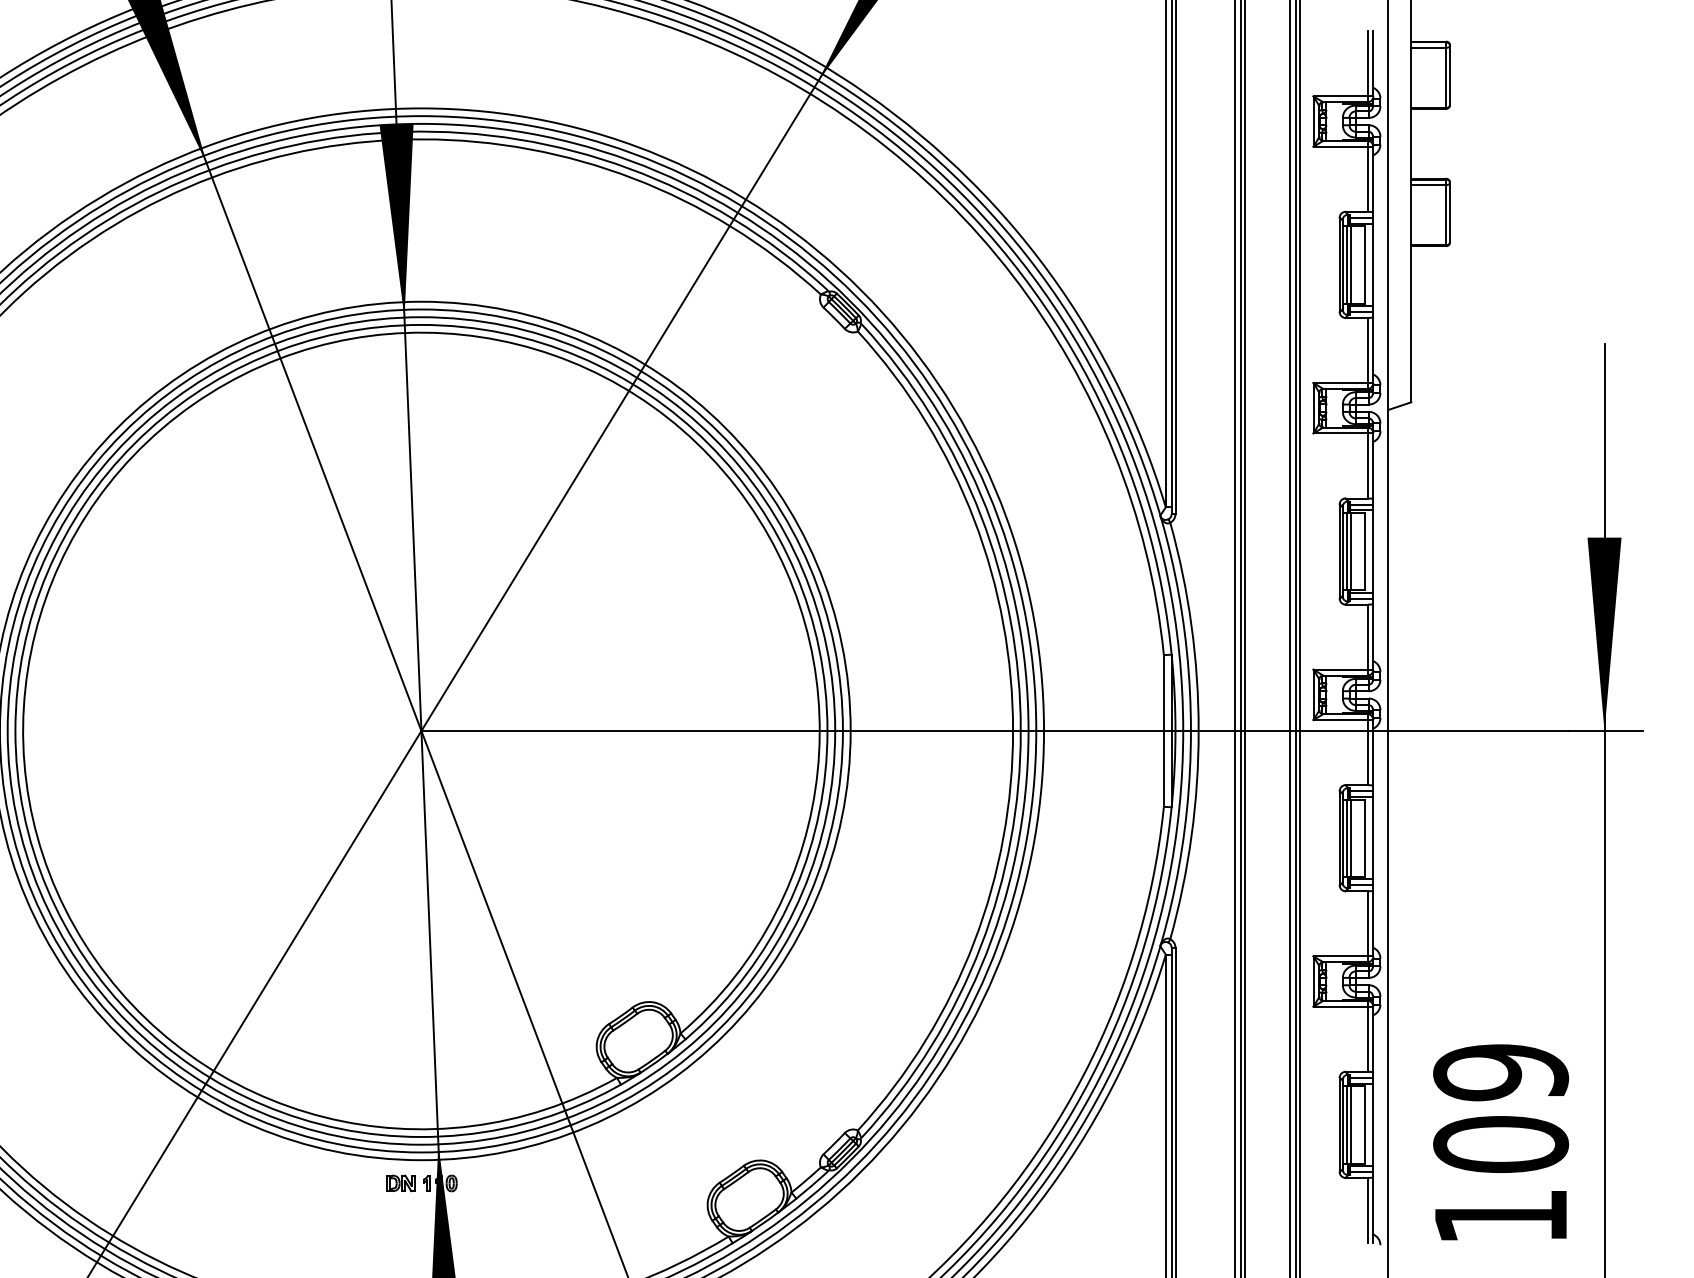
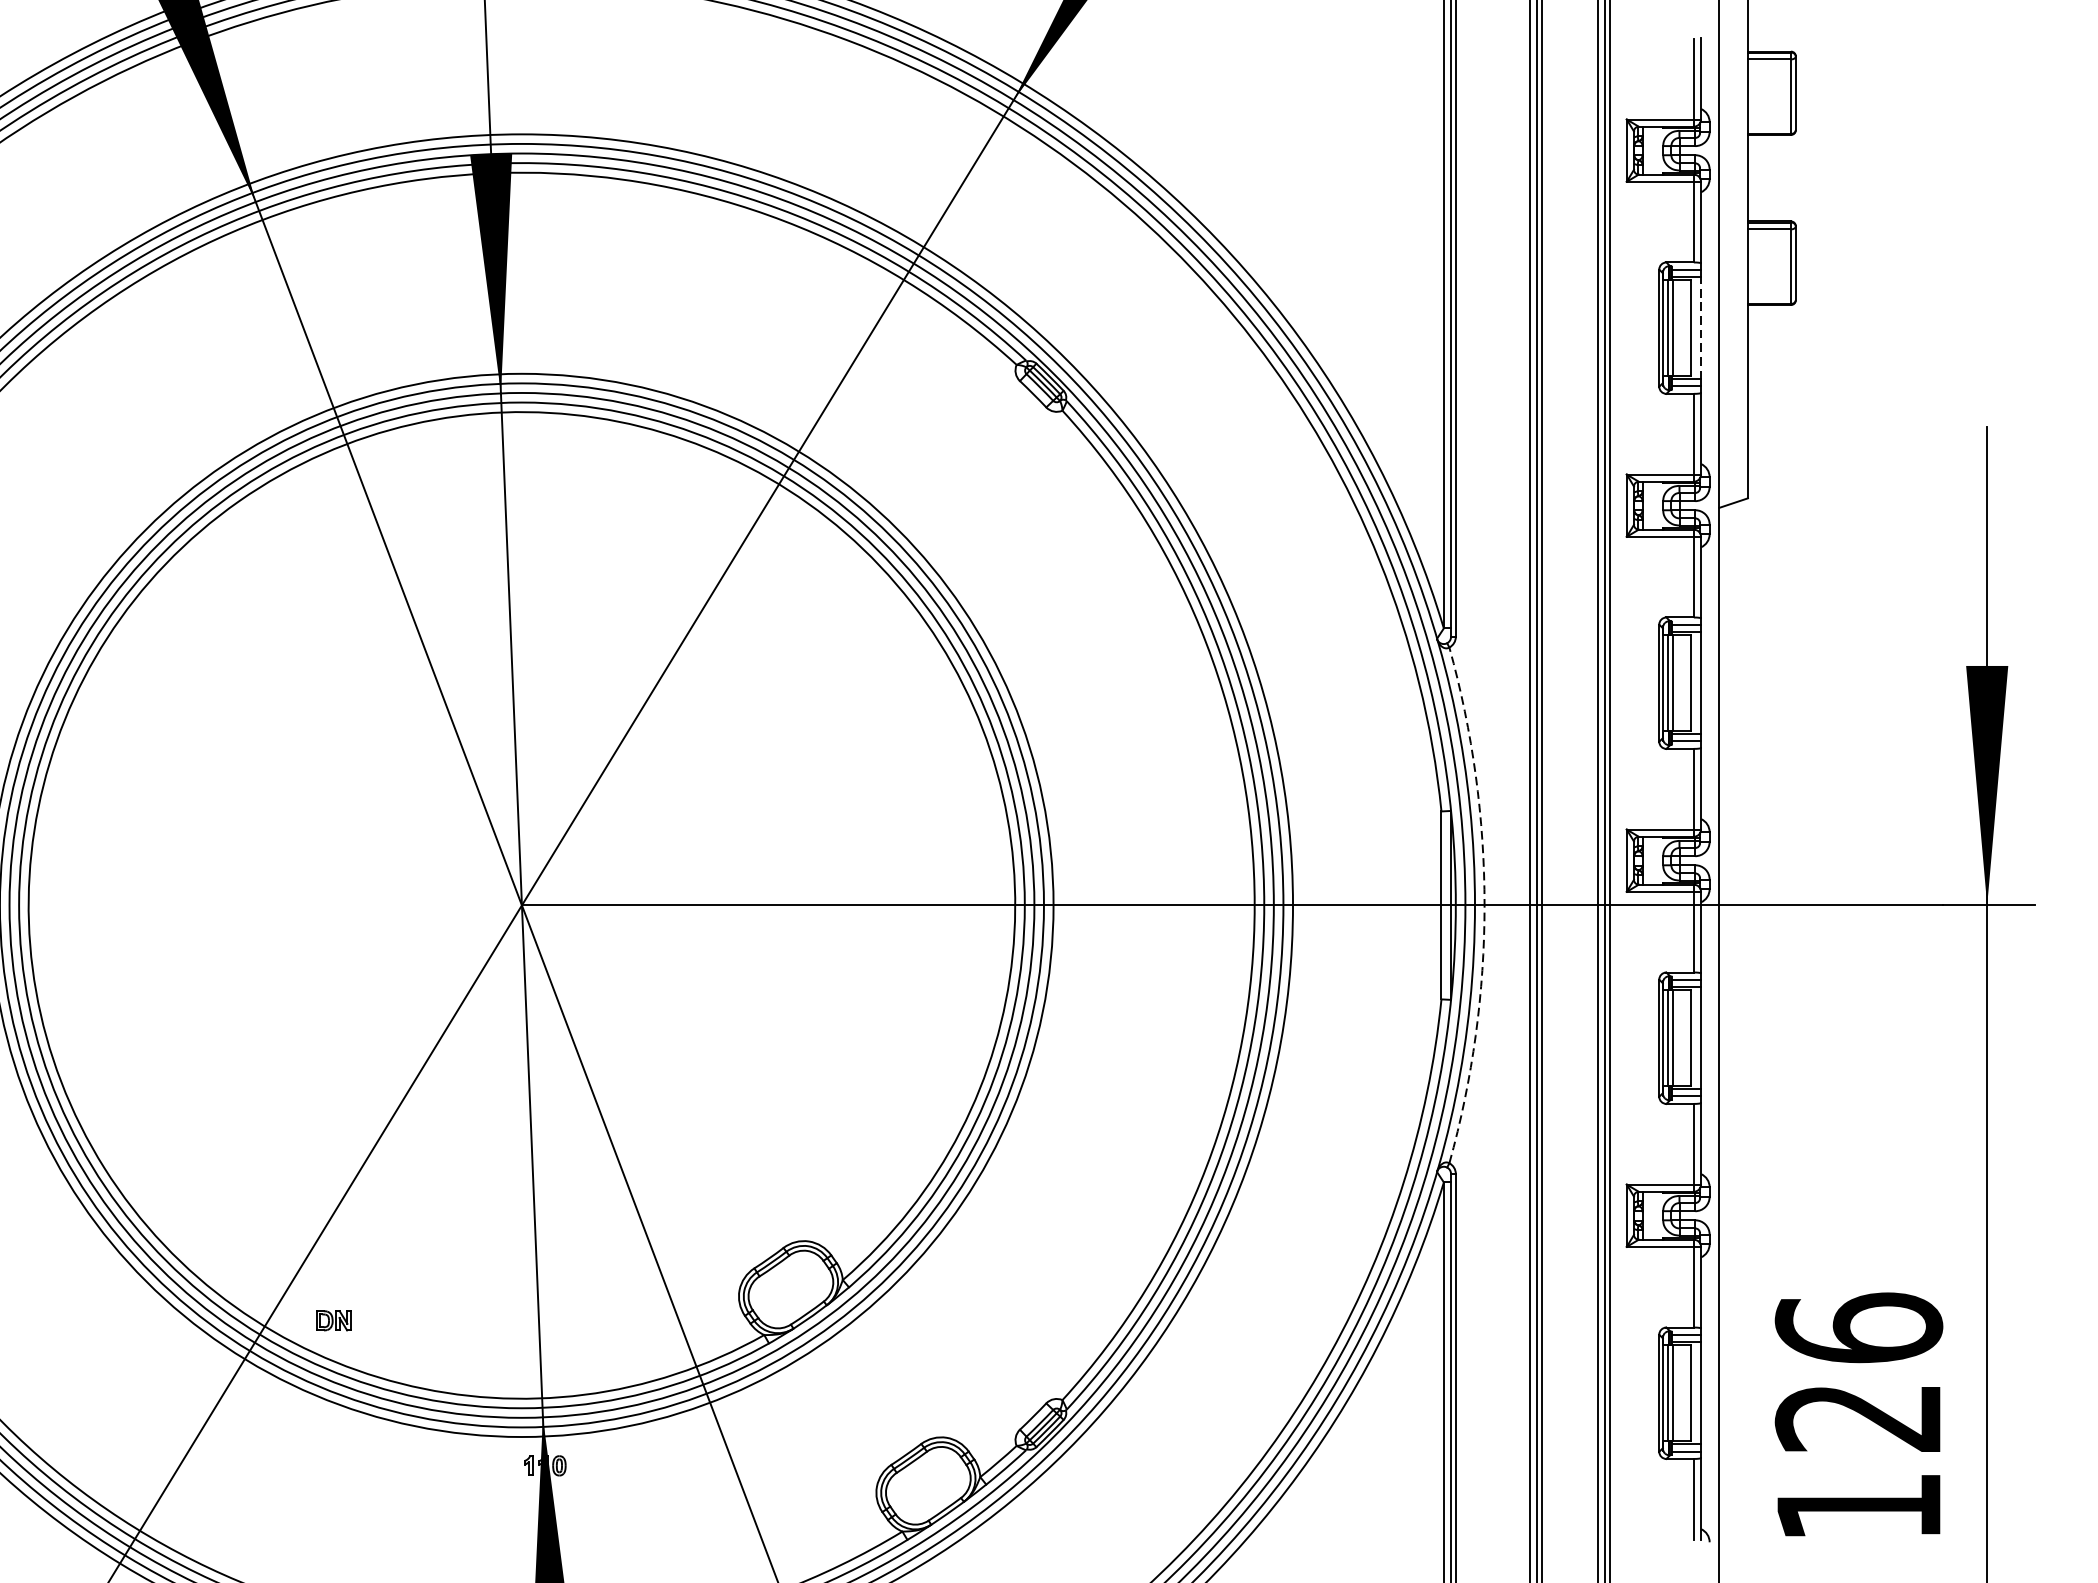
line: (1373, 264) -> (1701, 327), solid -> dashed
arc: (1198, 730) -> (1484, 904), solid -> dashed
text: (1501, 1107) -> (1859, 1371), 109 -> 126
part: (400, 1183) -> (333, 1320), moved

